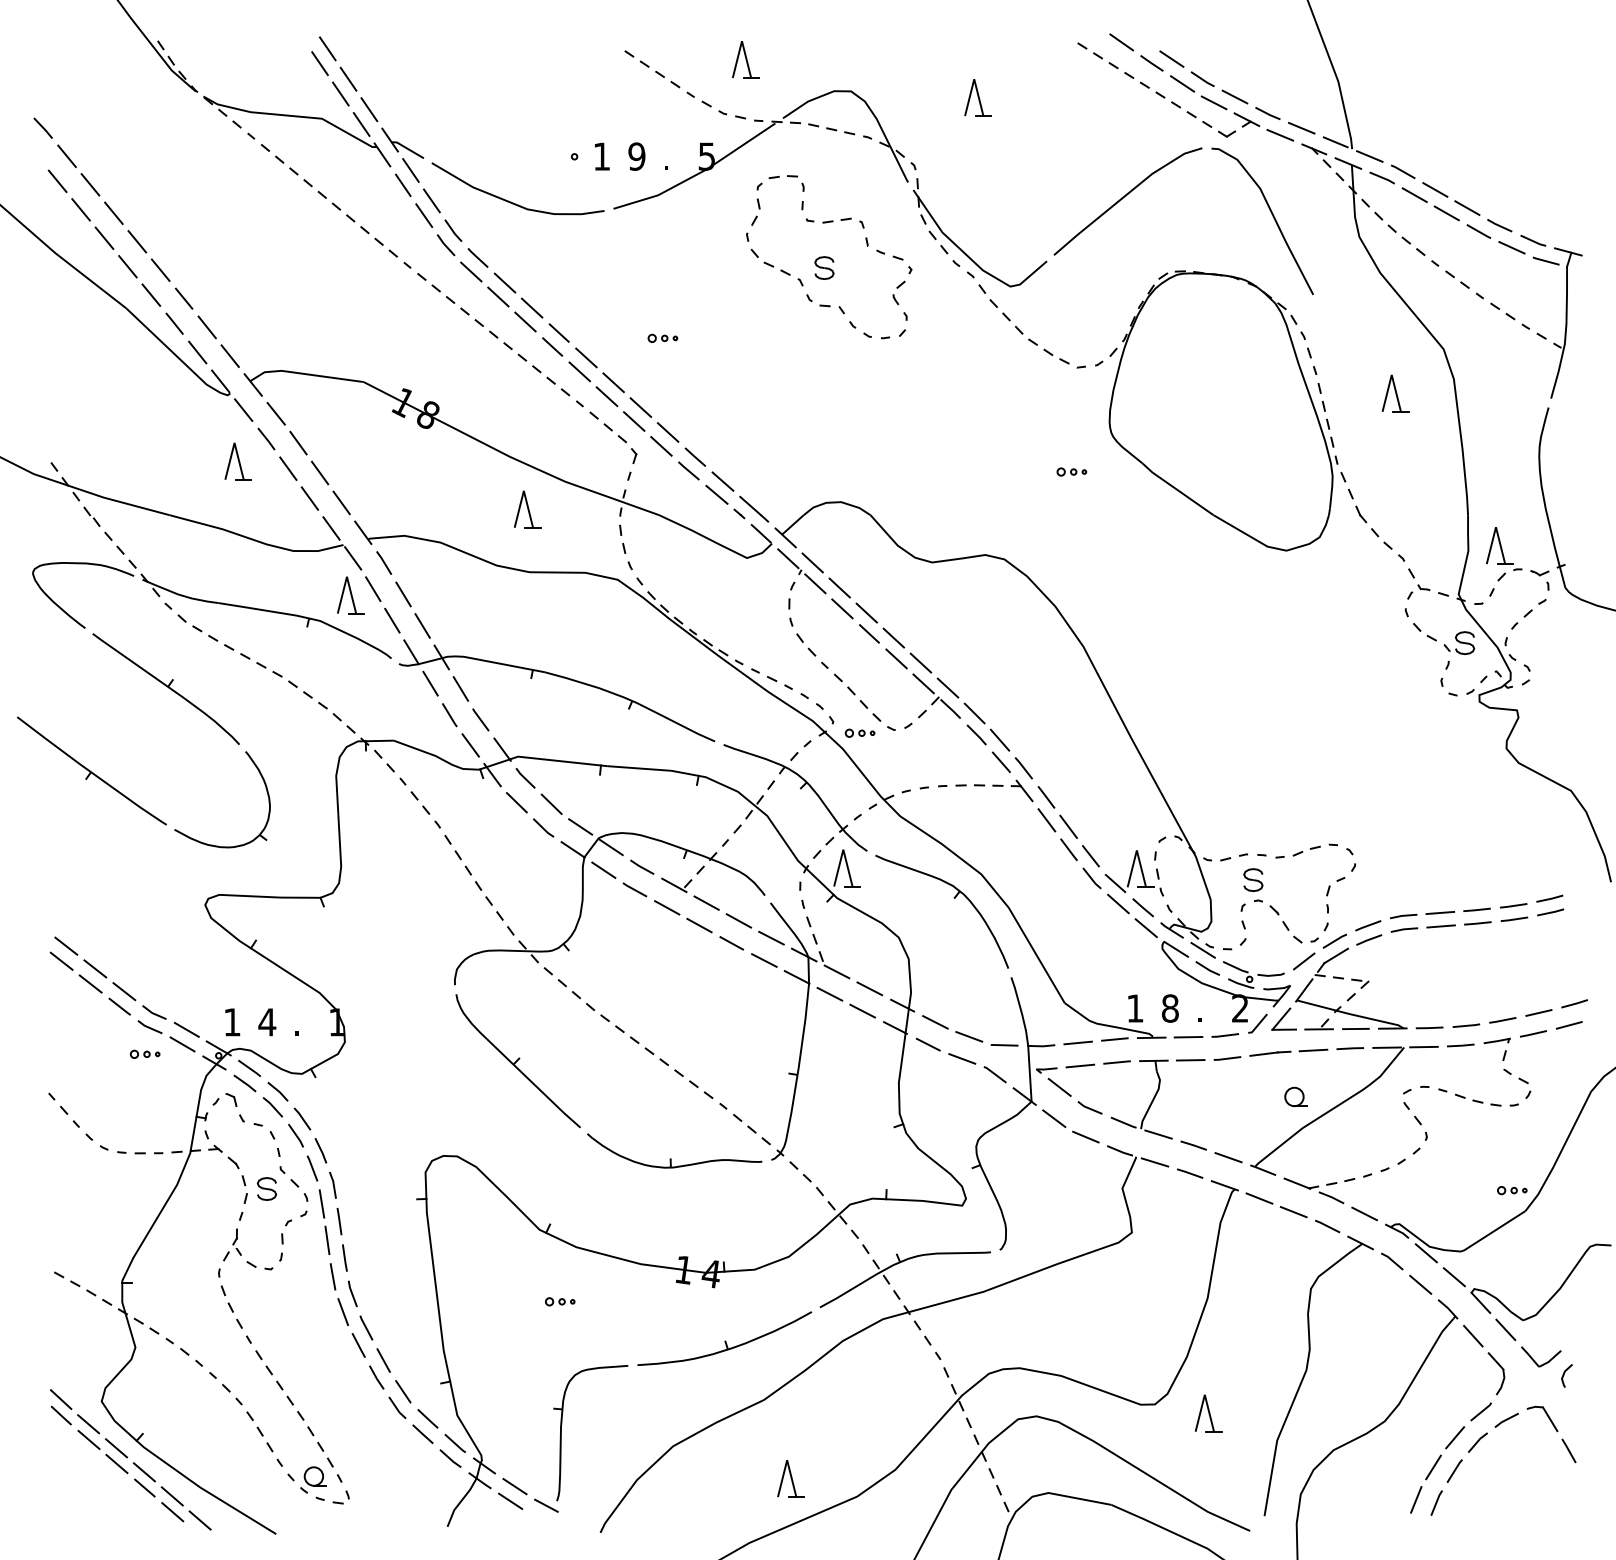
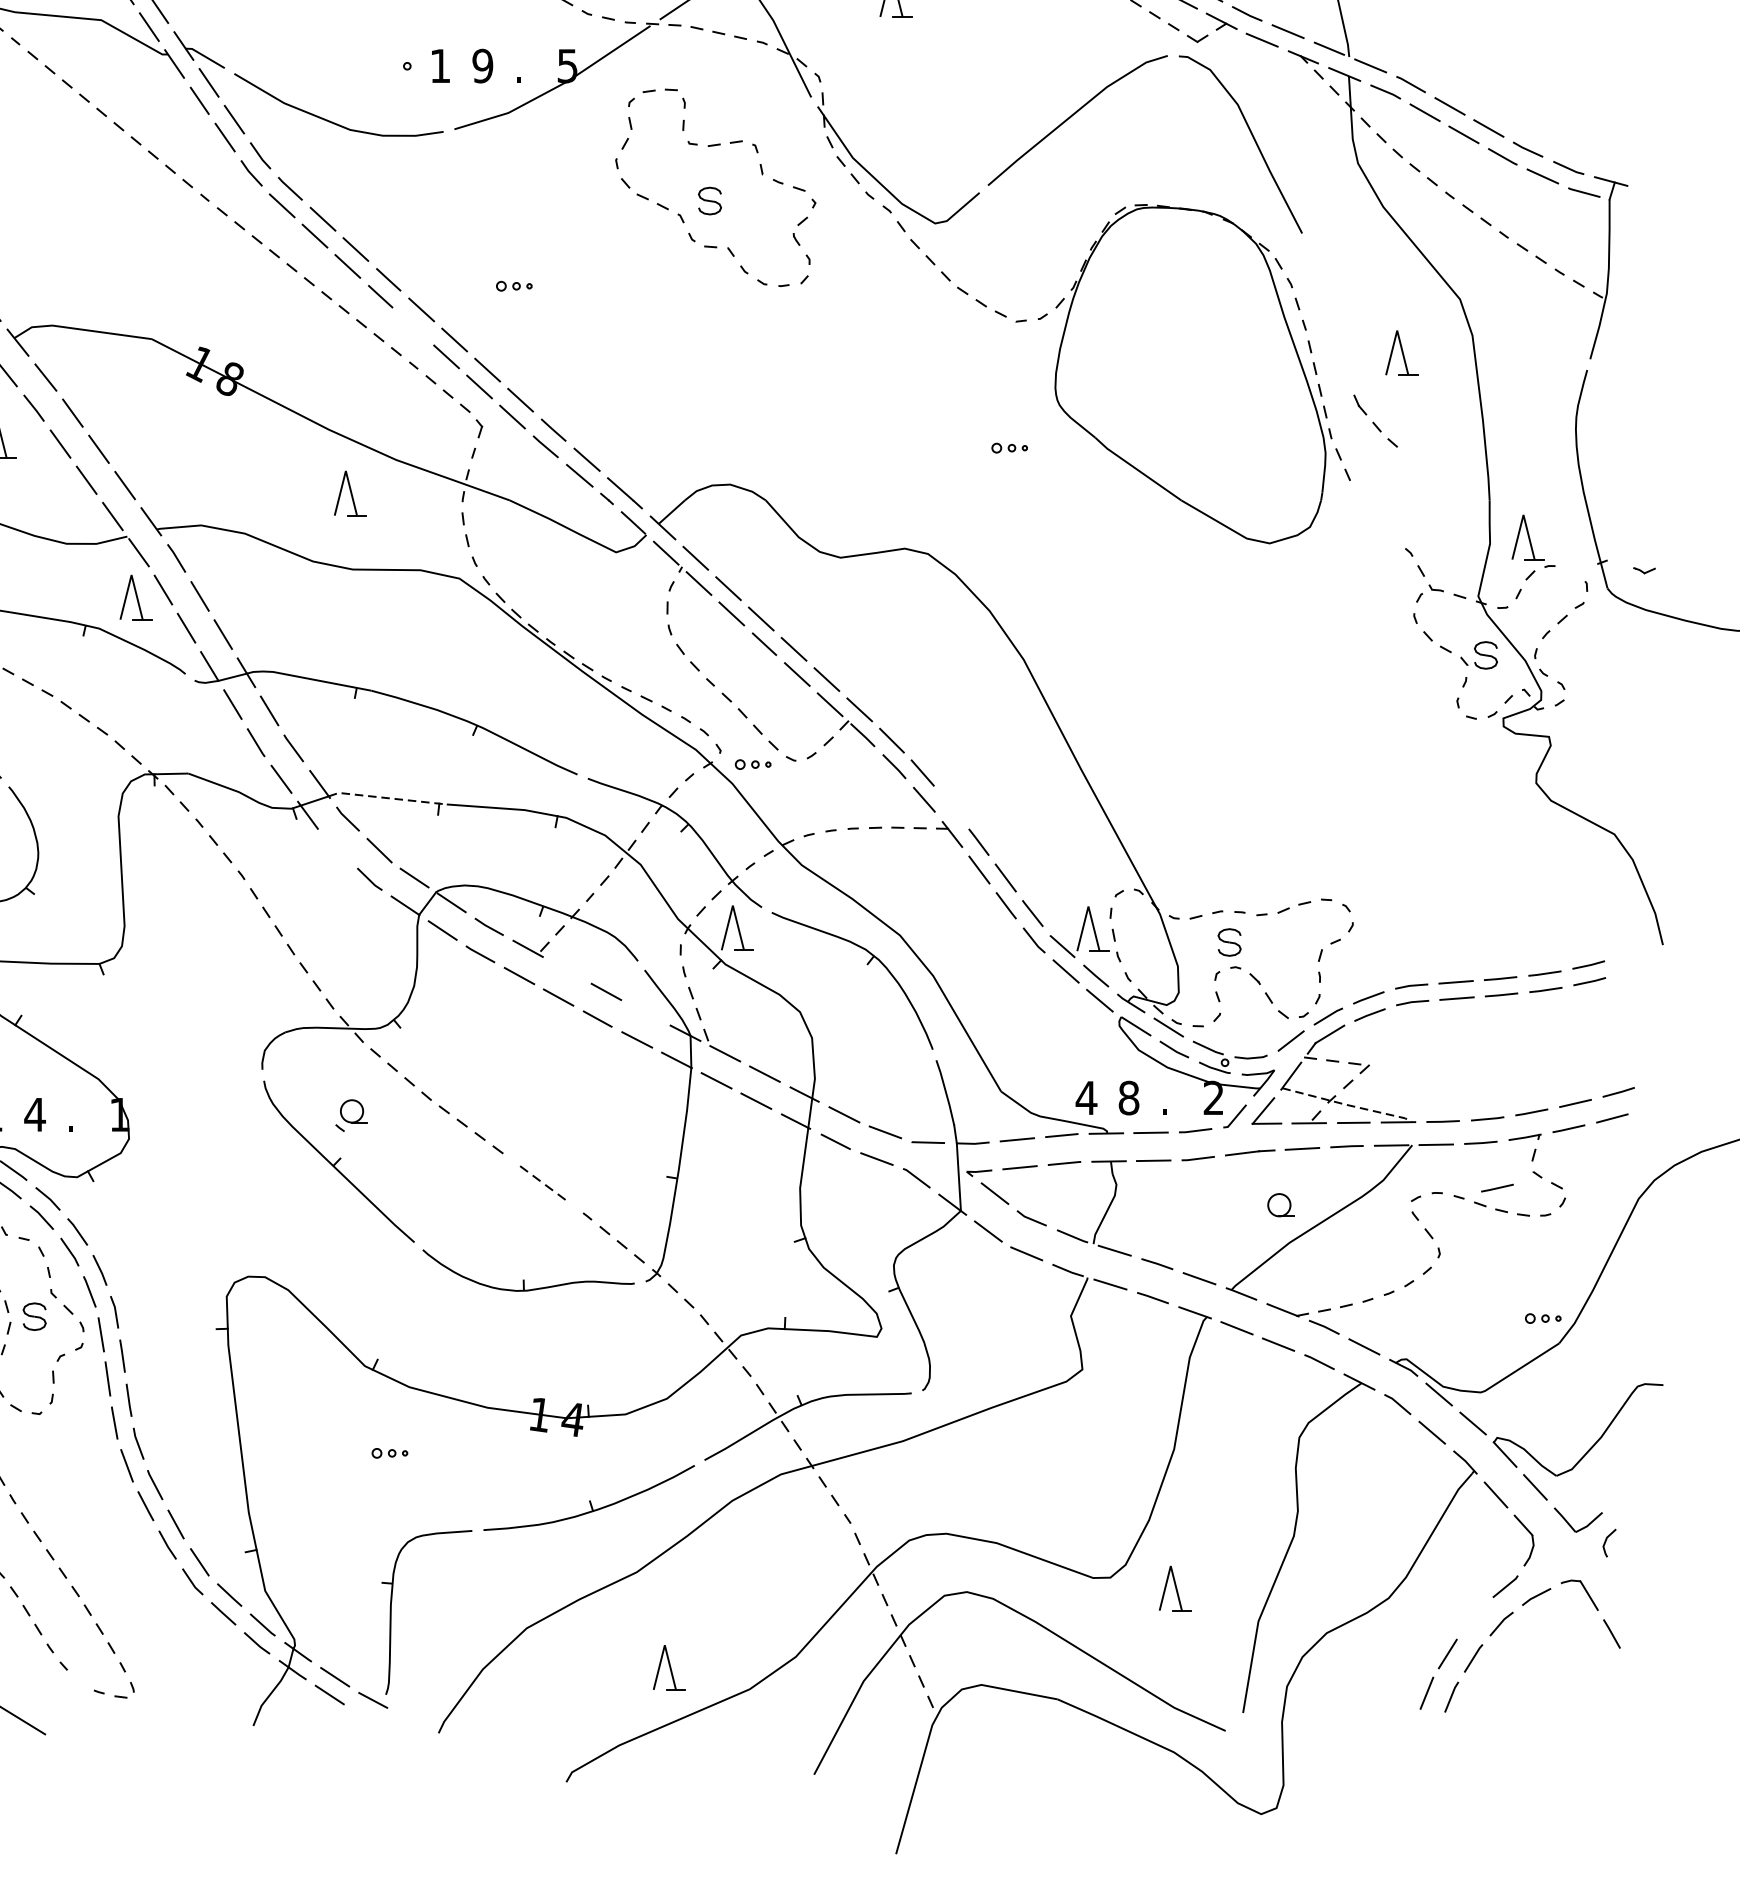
line: (579, 371) -> (413, 326), removed
part: (1373, 527) -> (1375, 420), moved
part: (1539, 573) -> (1644, 571), moved
line: (557, 760) -> (386, 797), solid -> dashed
line: (1023, 768) -> (951, 807), removed
line: (516, 802) -> (336, 848), removed
line: (706, 902) -> (567, 969), removed
line: (771, 937) -> (645, 1012), removed
text: (1135, 1008) -> (1086, 1098), 1 -> 4
line: (1351, 1014) -> (1348, 1105), solid -> dashed
part: (686, 1078) -> (542, 1182), size x0.7
line: (1474, 1082) -> (1497, 1187), added
line: (1455, 1437) -> (1474, 1617), removed
part: (313, 1479) -> (351, 1114), moved

